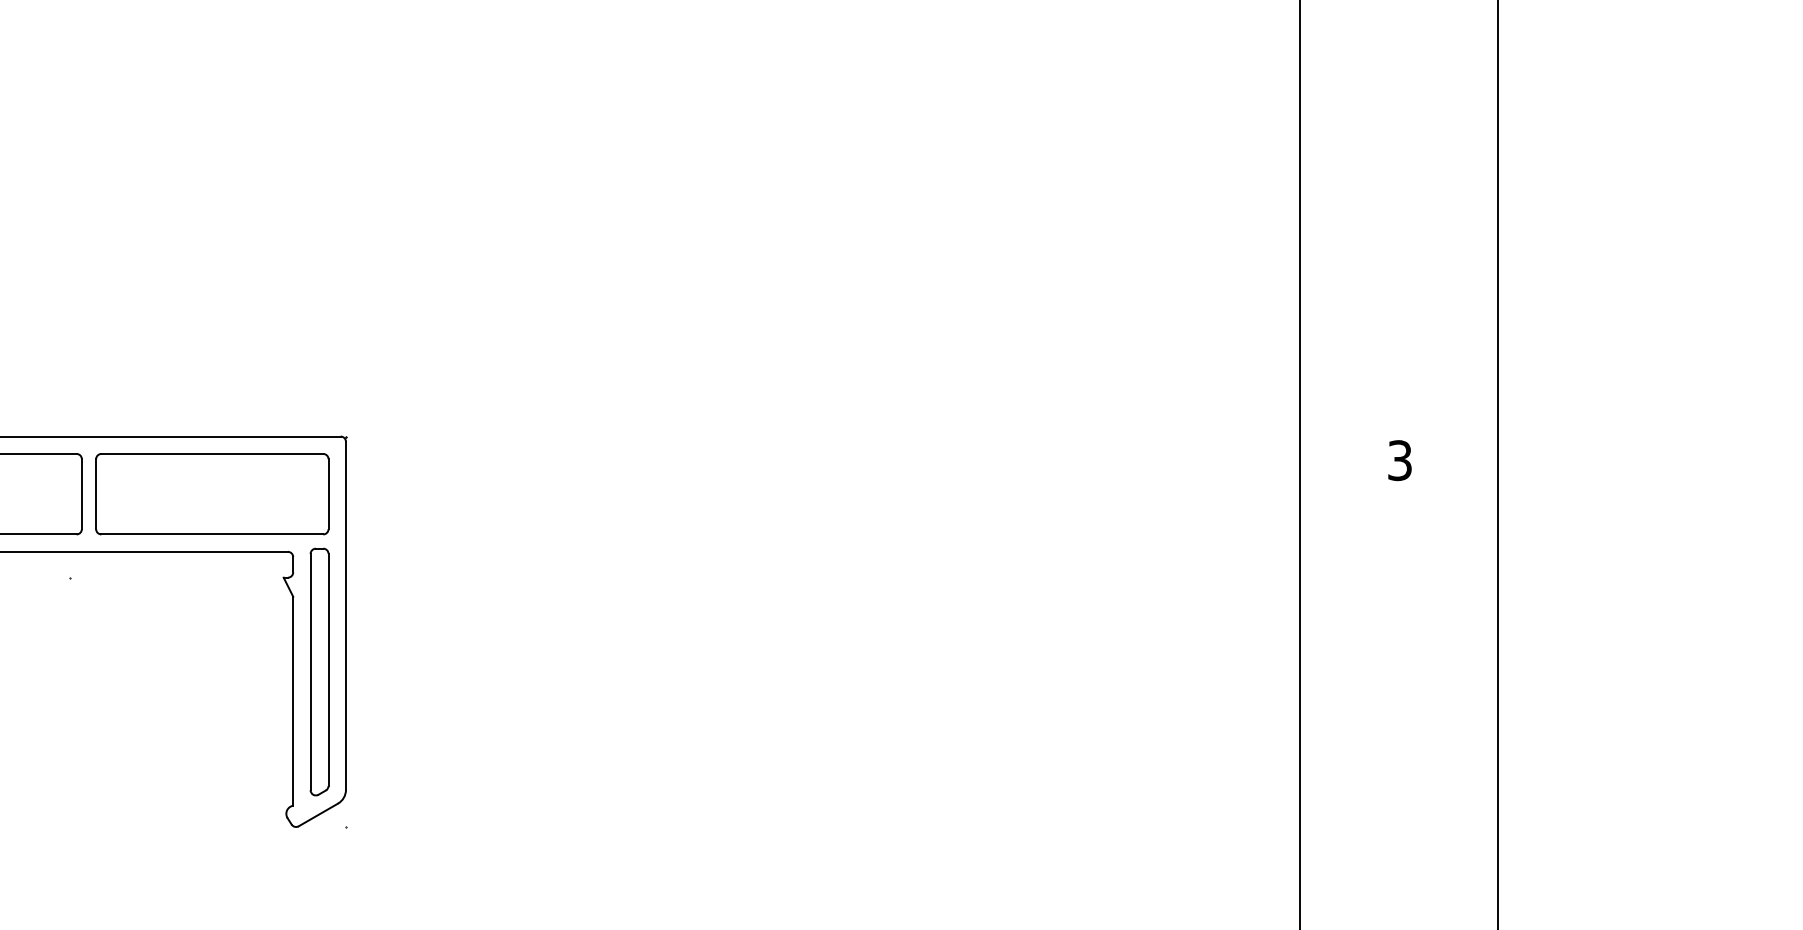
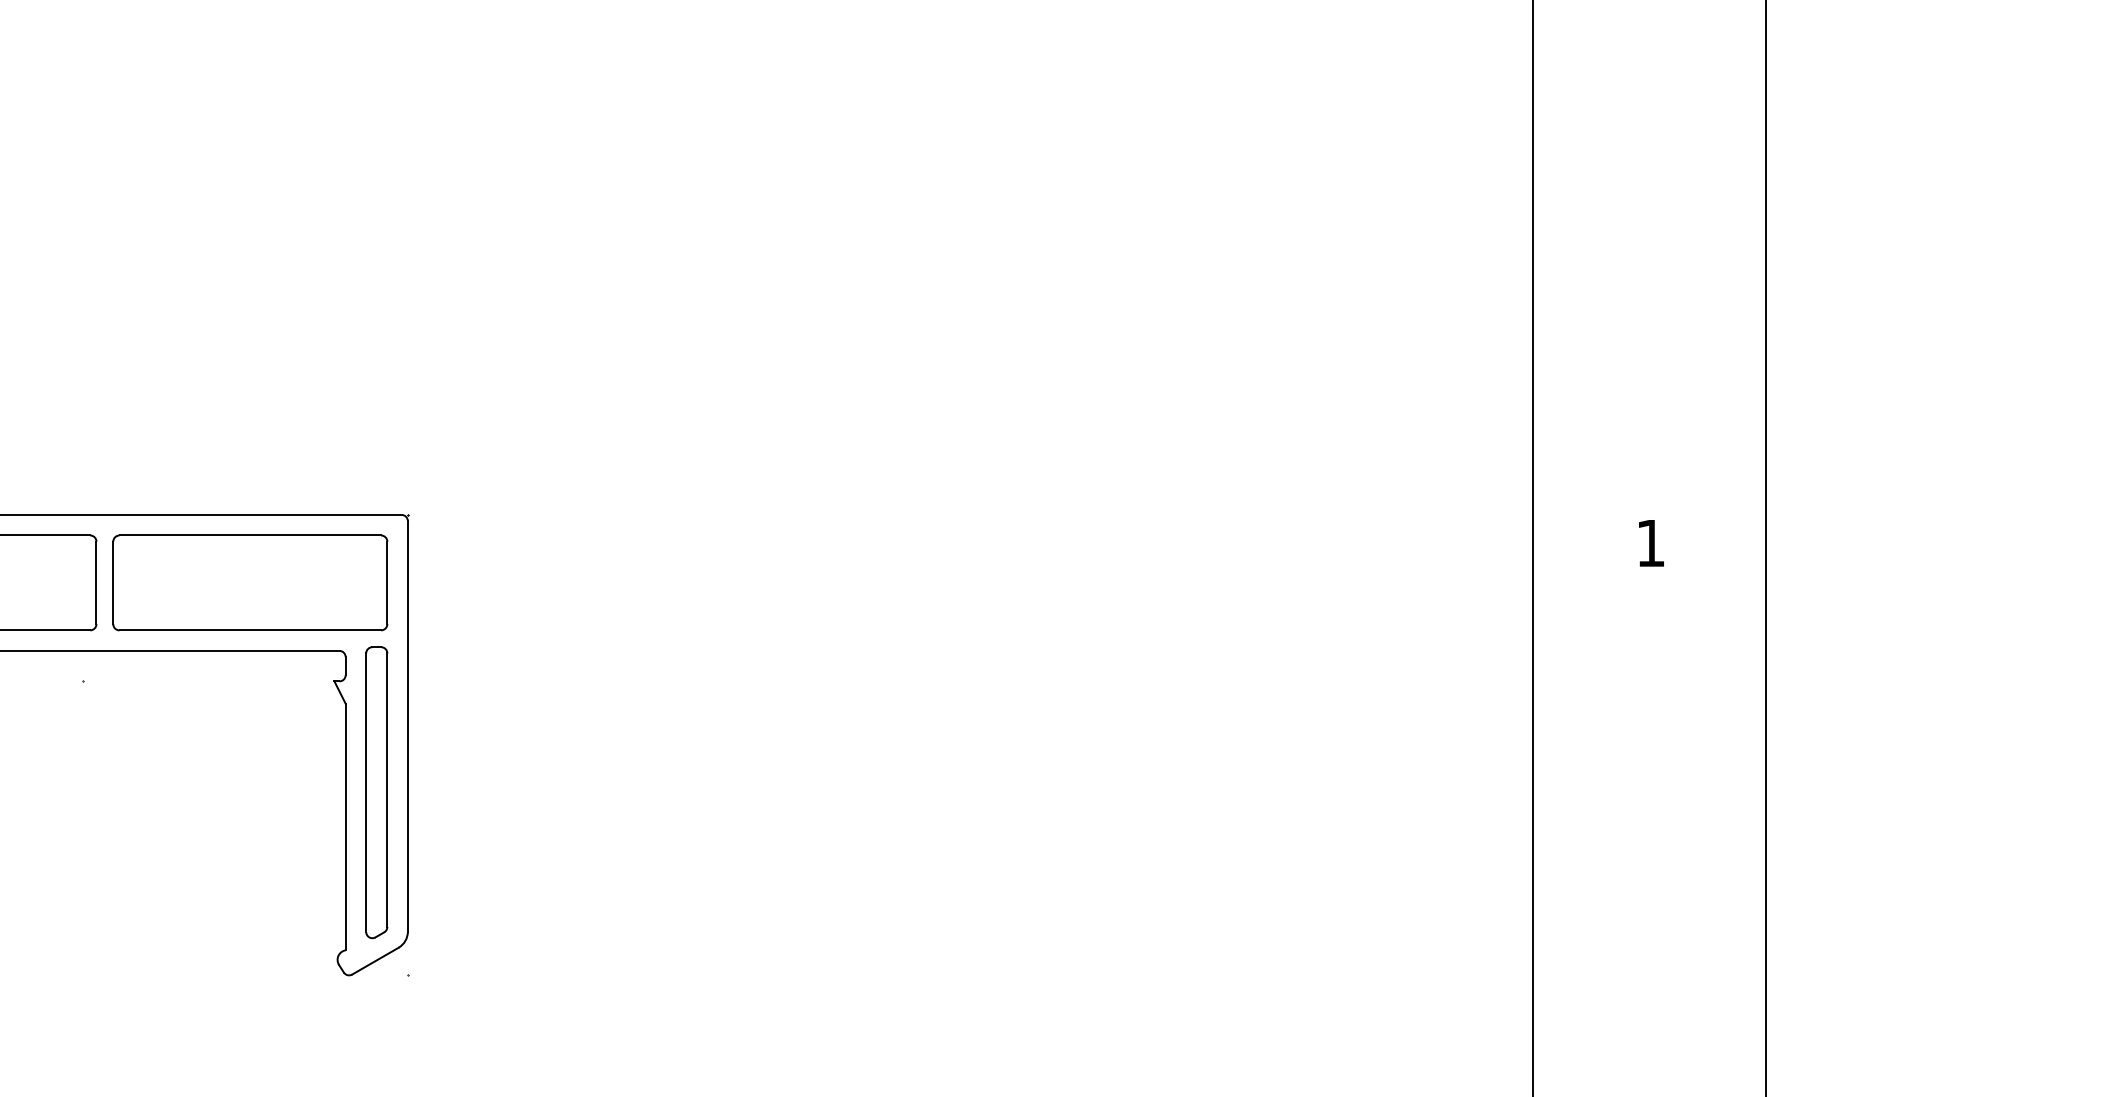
text: (1399, 460) -> (1650, 543), 3 -> 1

